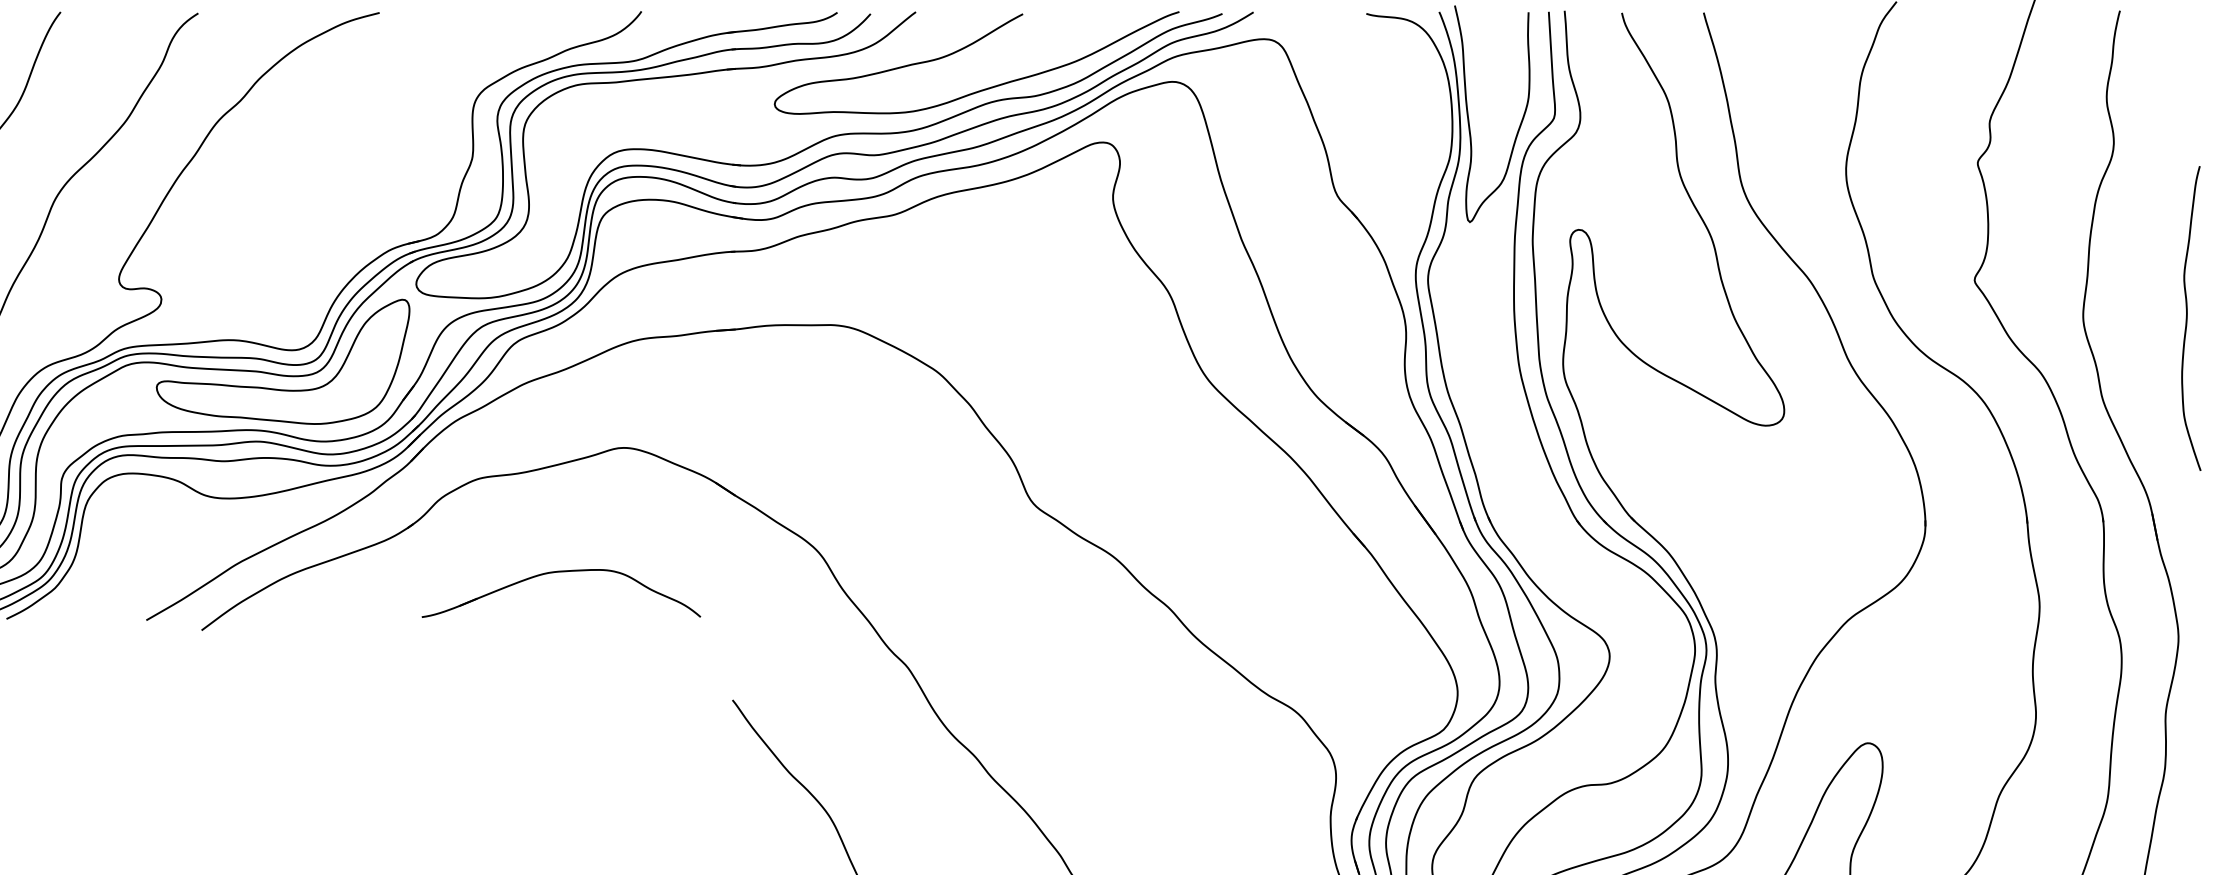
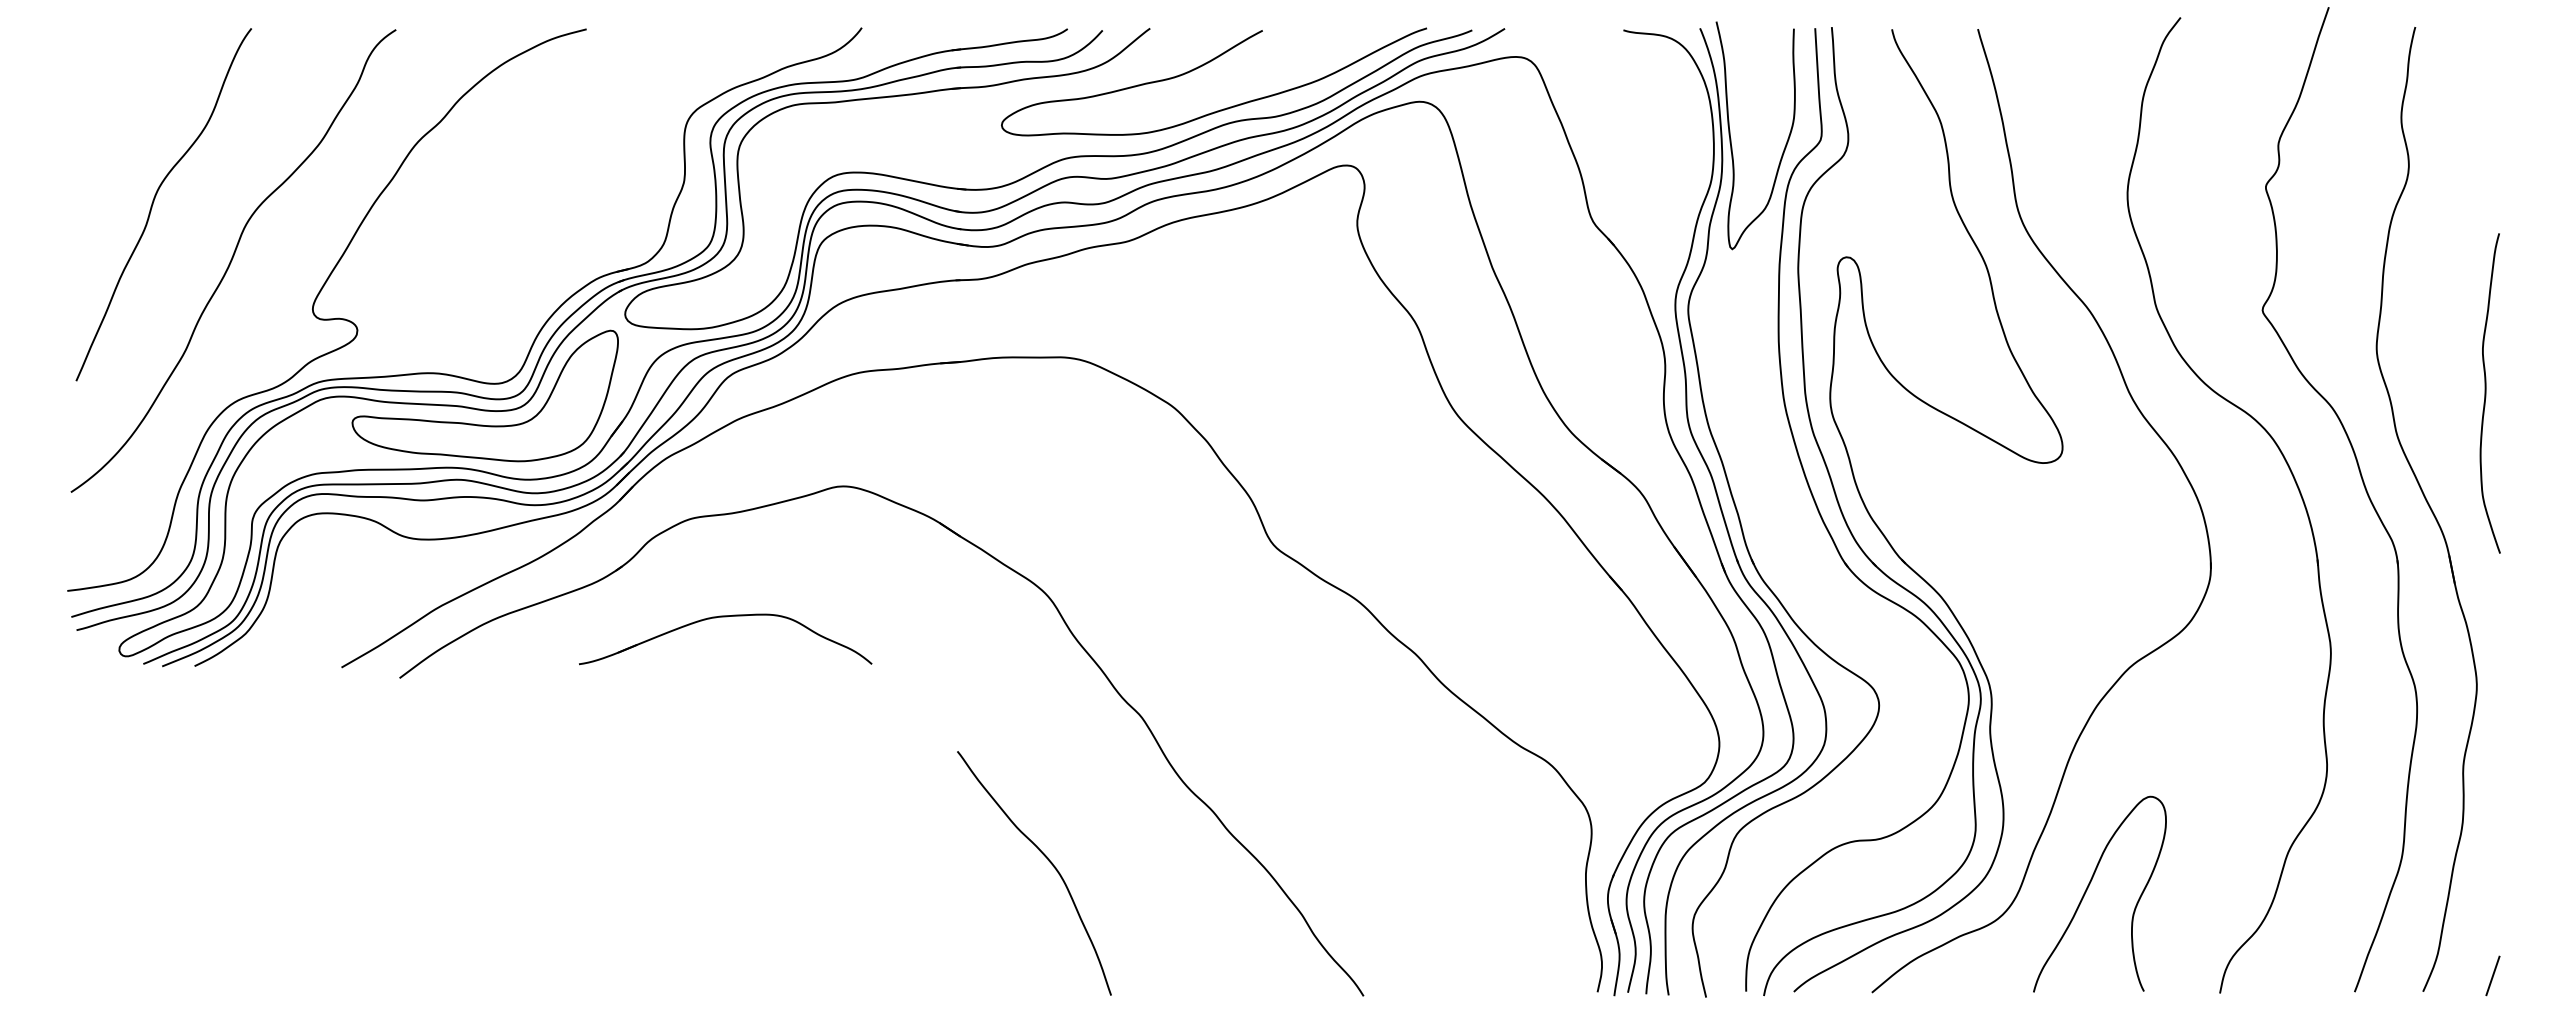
curve: (2187, 318) -> (2486, 393), moved
part: (561, 572) -> (725, 617), moved

